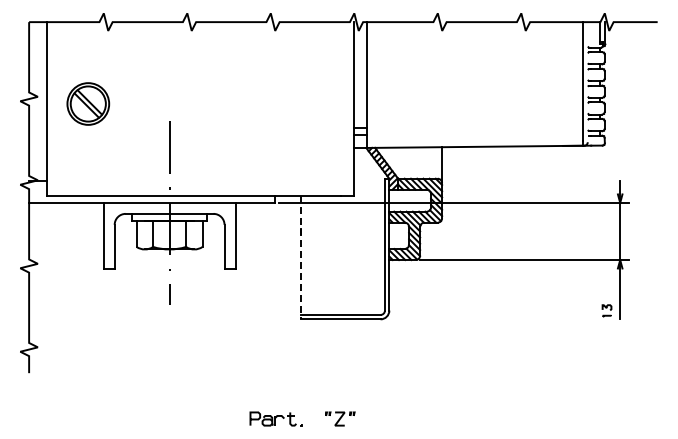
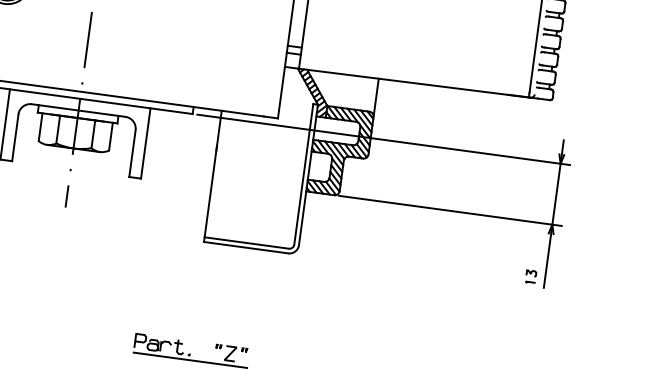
line: (301, 257) -> (212, 176), dashed -> solid
line: (303, 430) -> (190, 360), added

